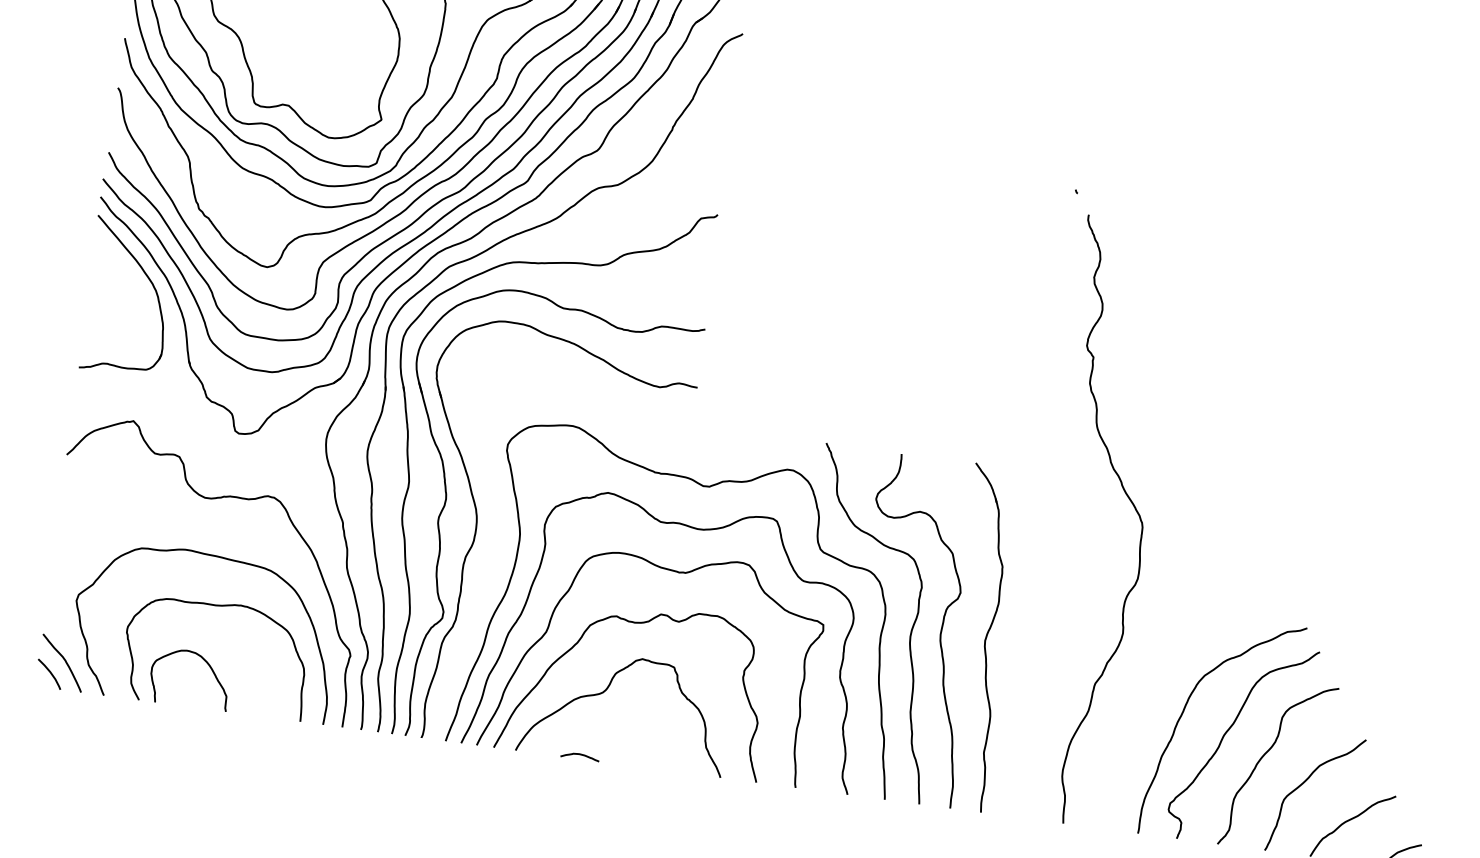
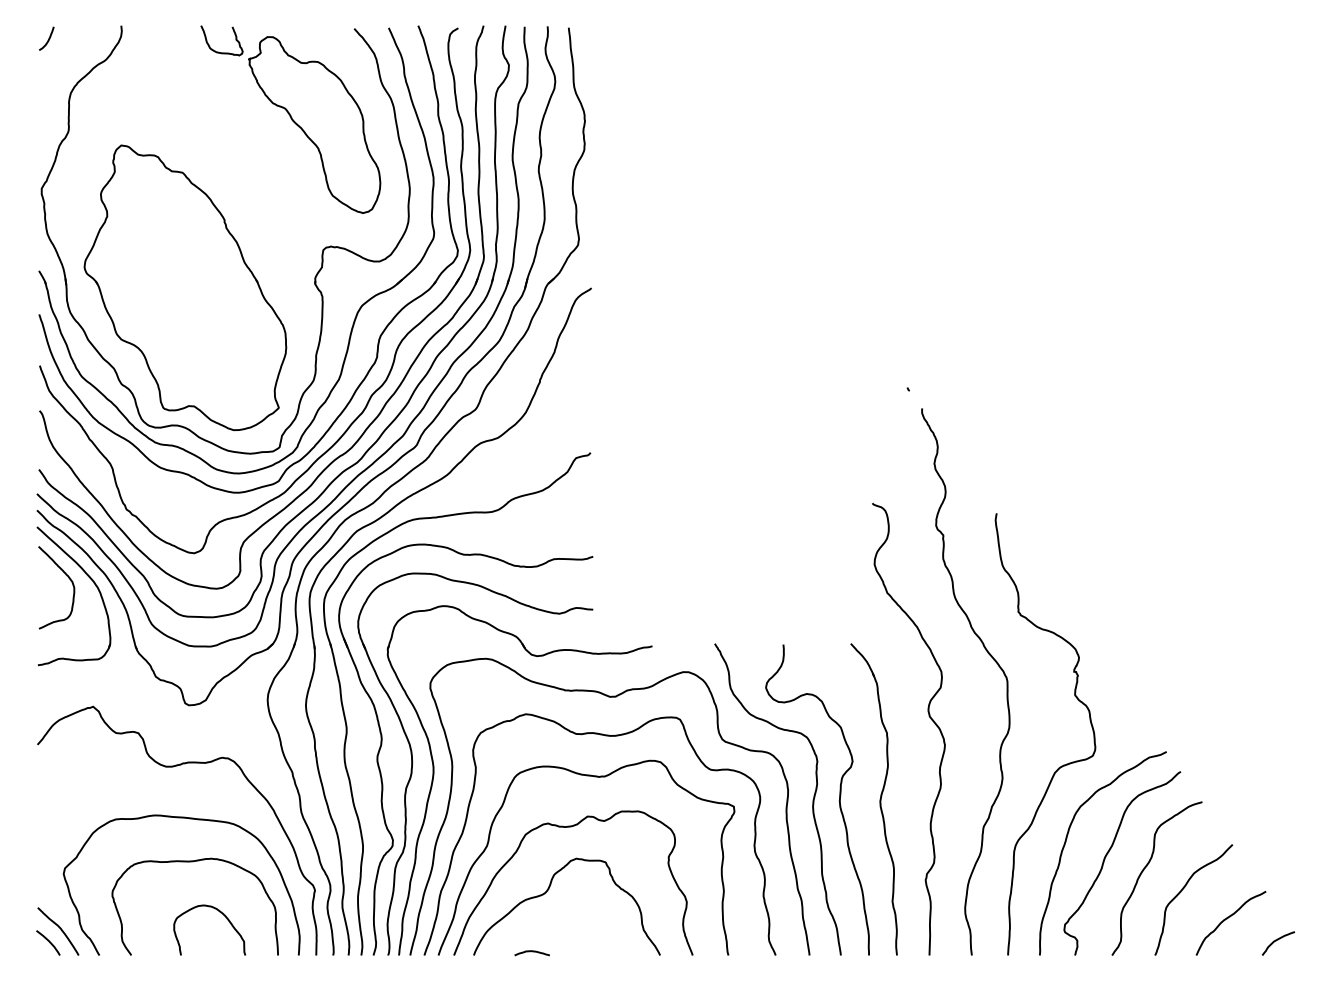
curve: (125, 276) -> (68, 578), added
part: (498, 547) -> (434, 776), added
curve: (1050, 554) -> (928, 716), added
curve: (1189, 627) -> (1061, 765), added
curve: (203, 660) -> (219, 912), moved

